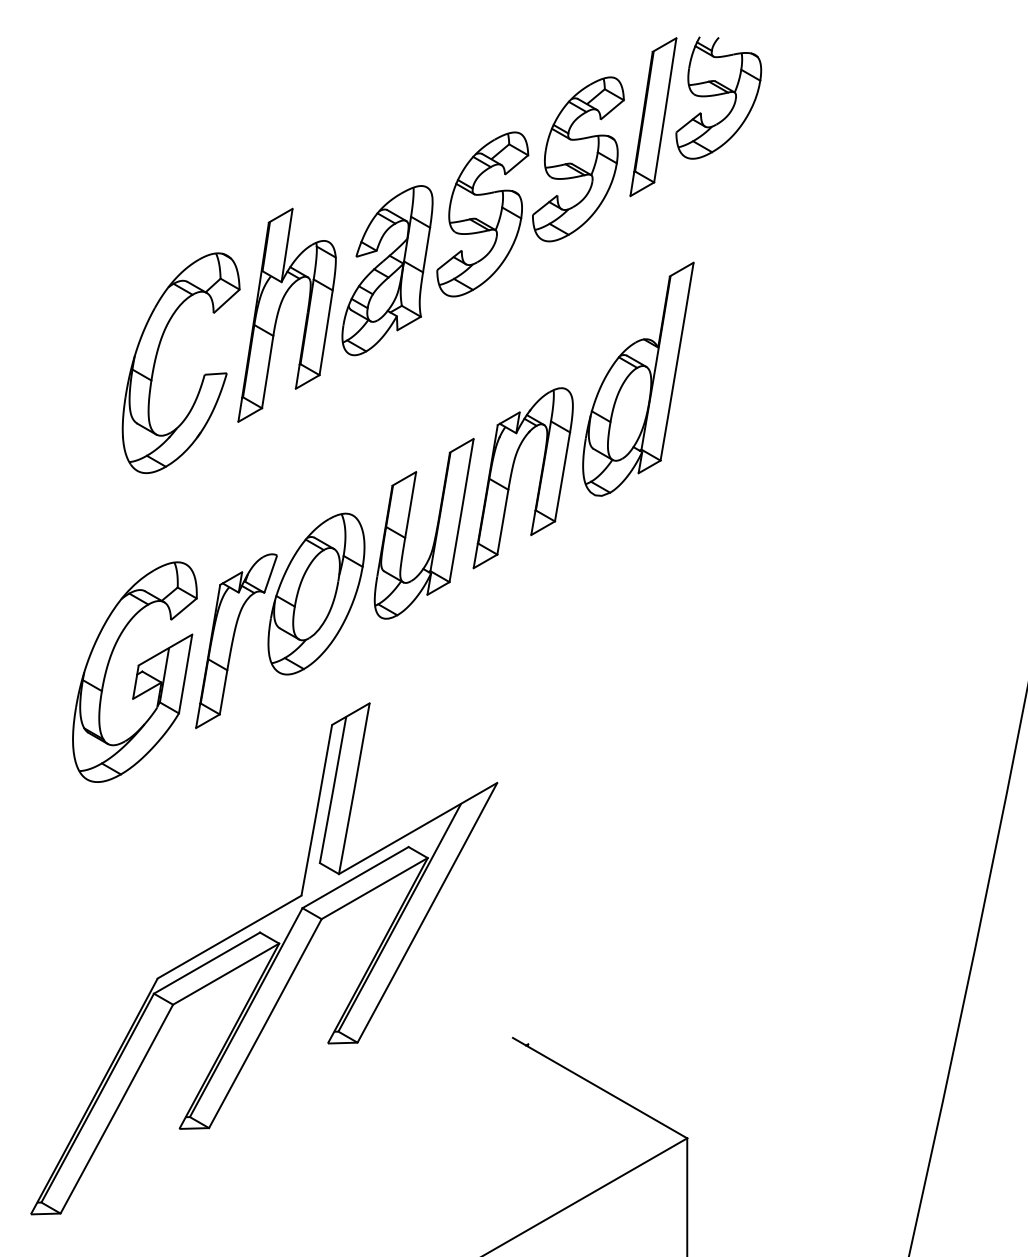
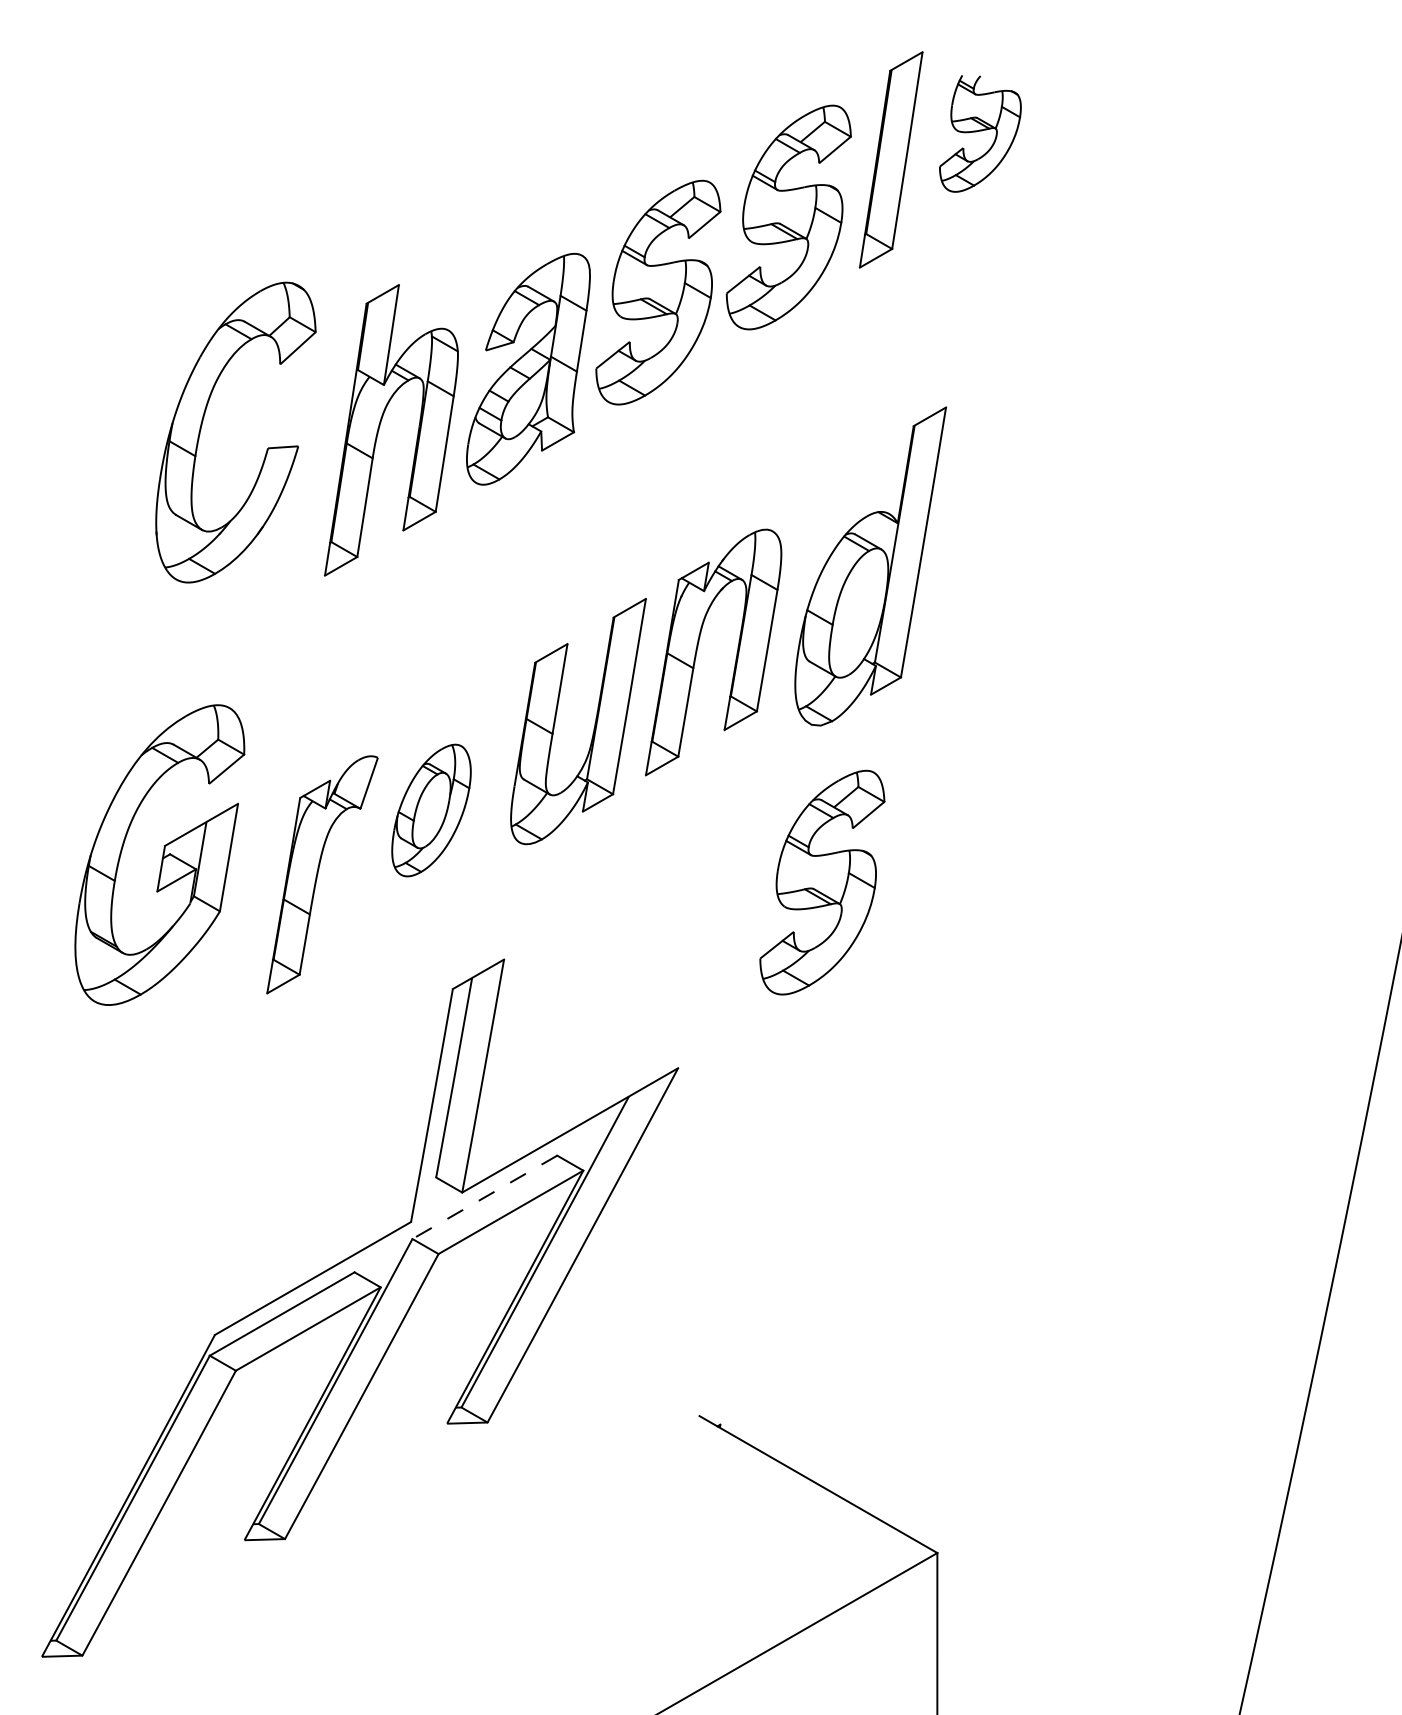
part: (718, 97) -> (980, 133), size x0.7
part: (156, 358) -> (202, 425), moved
part: (638, 379) -> (870, 566), moved
part: (316, 594) -> (431, 810), size x0.6
part: (603, 646) -> (822, 882), added
part: (134, 671) -> (159, 854), moved
line: (355, 877) -> (484, 1197), solid -> dashed

